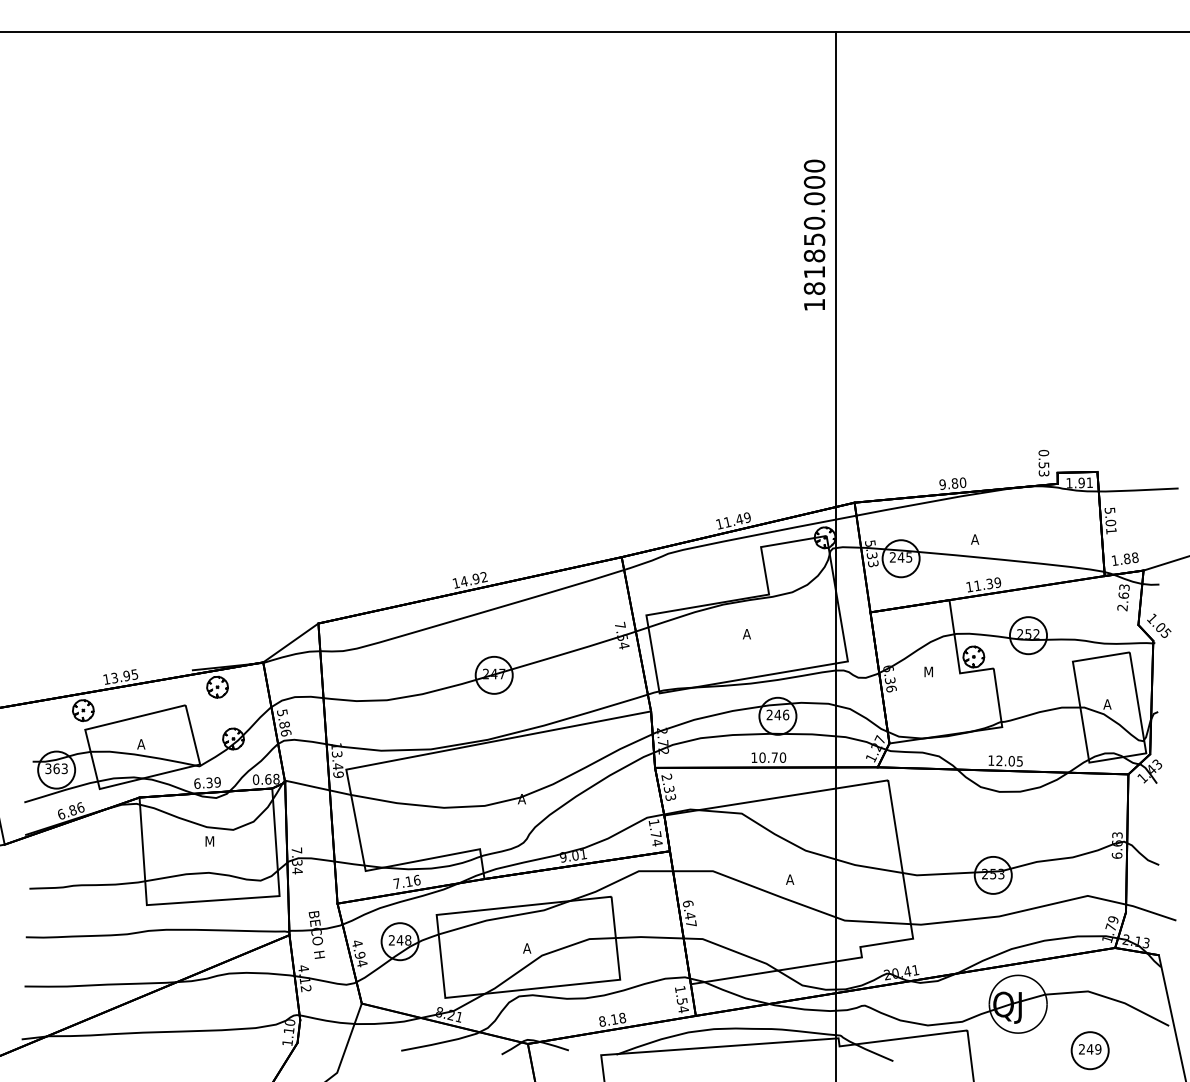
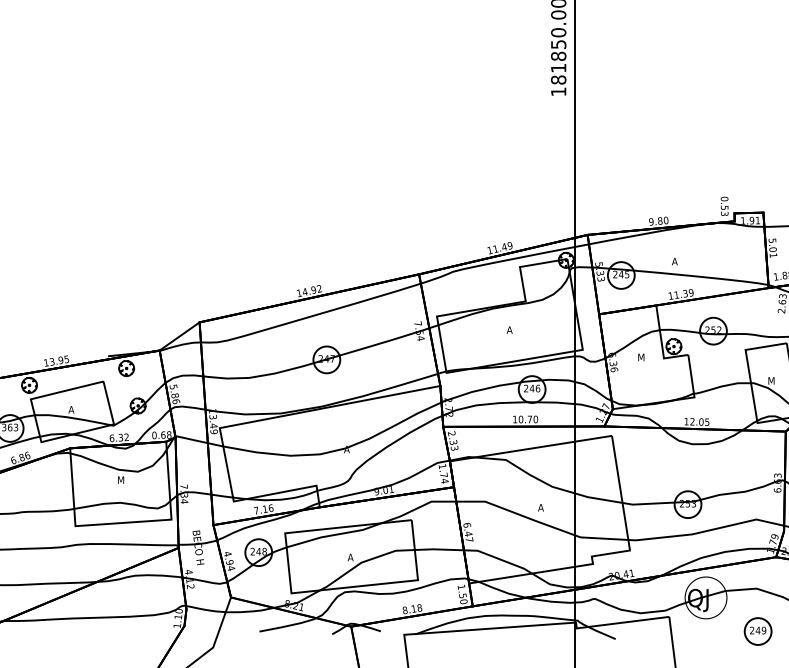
text: (1107, 704) -> (770, 380), A -> M
text: (217, 782) -> (126, 437), 6.39 -> 6.32
text: (683, 1009) -> (463, 601), 1.54 -> 1.50

